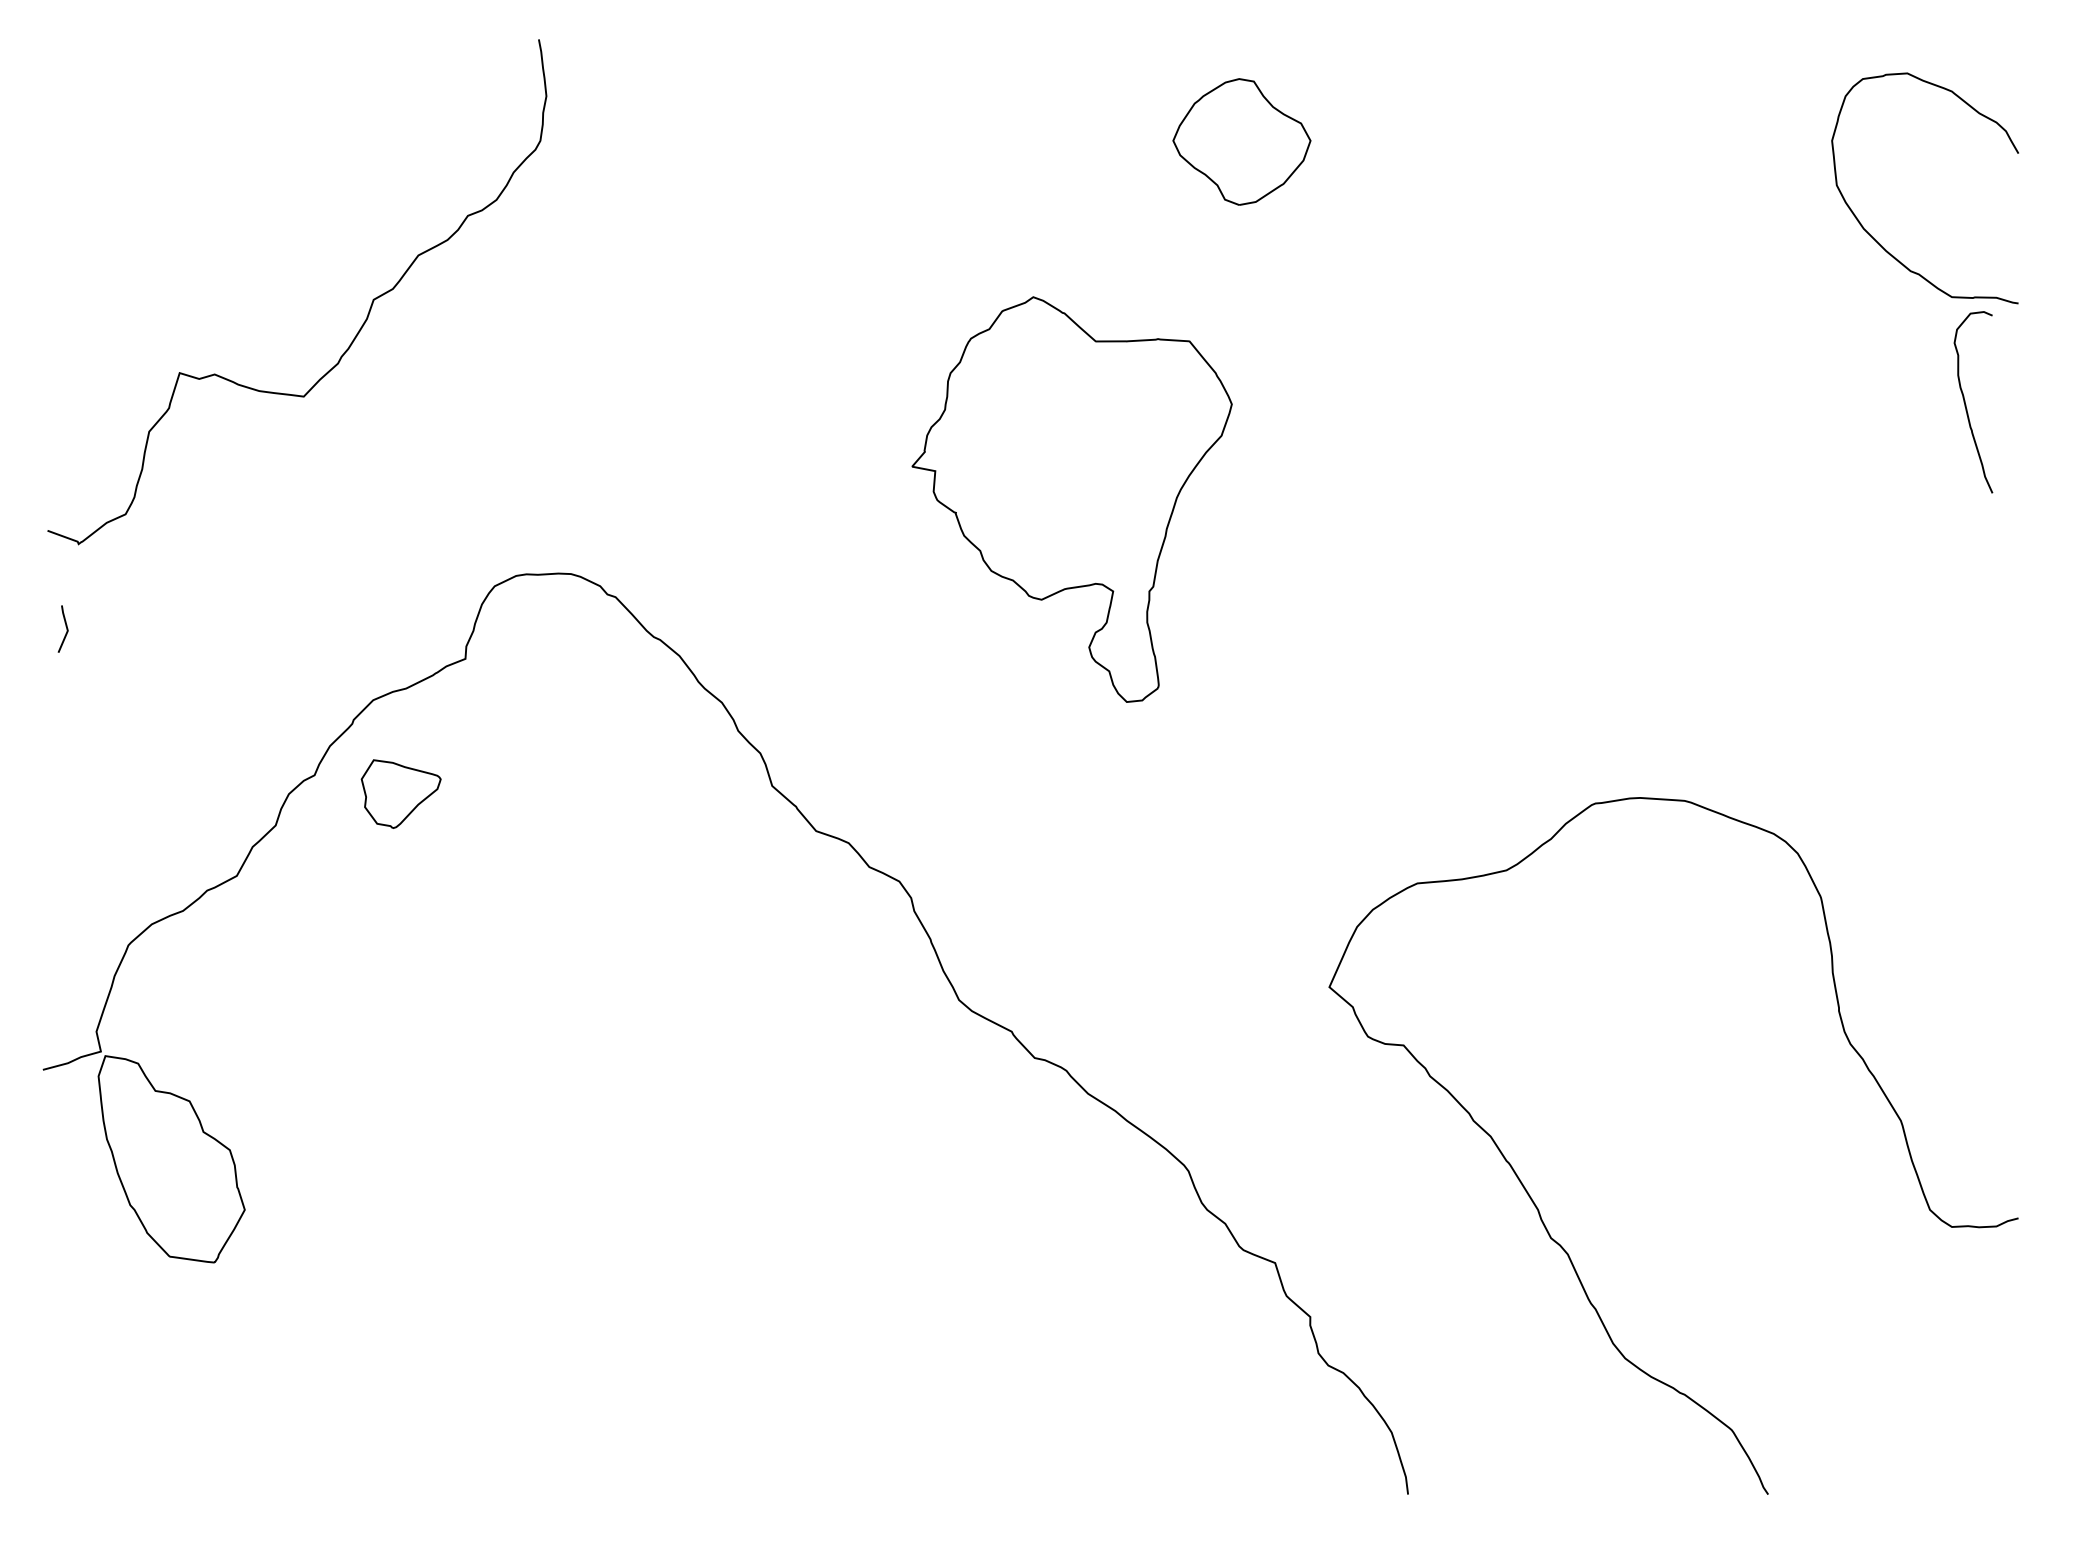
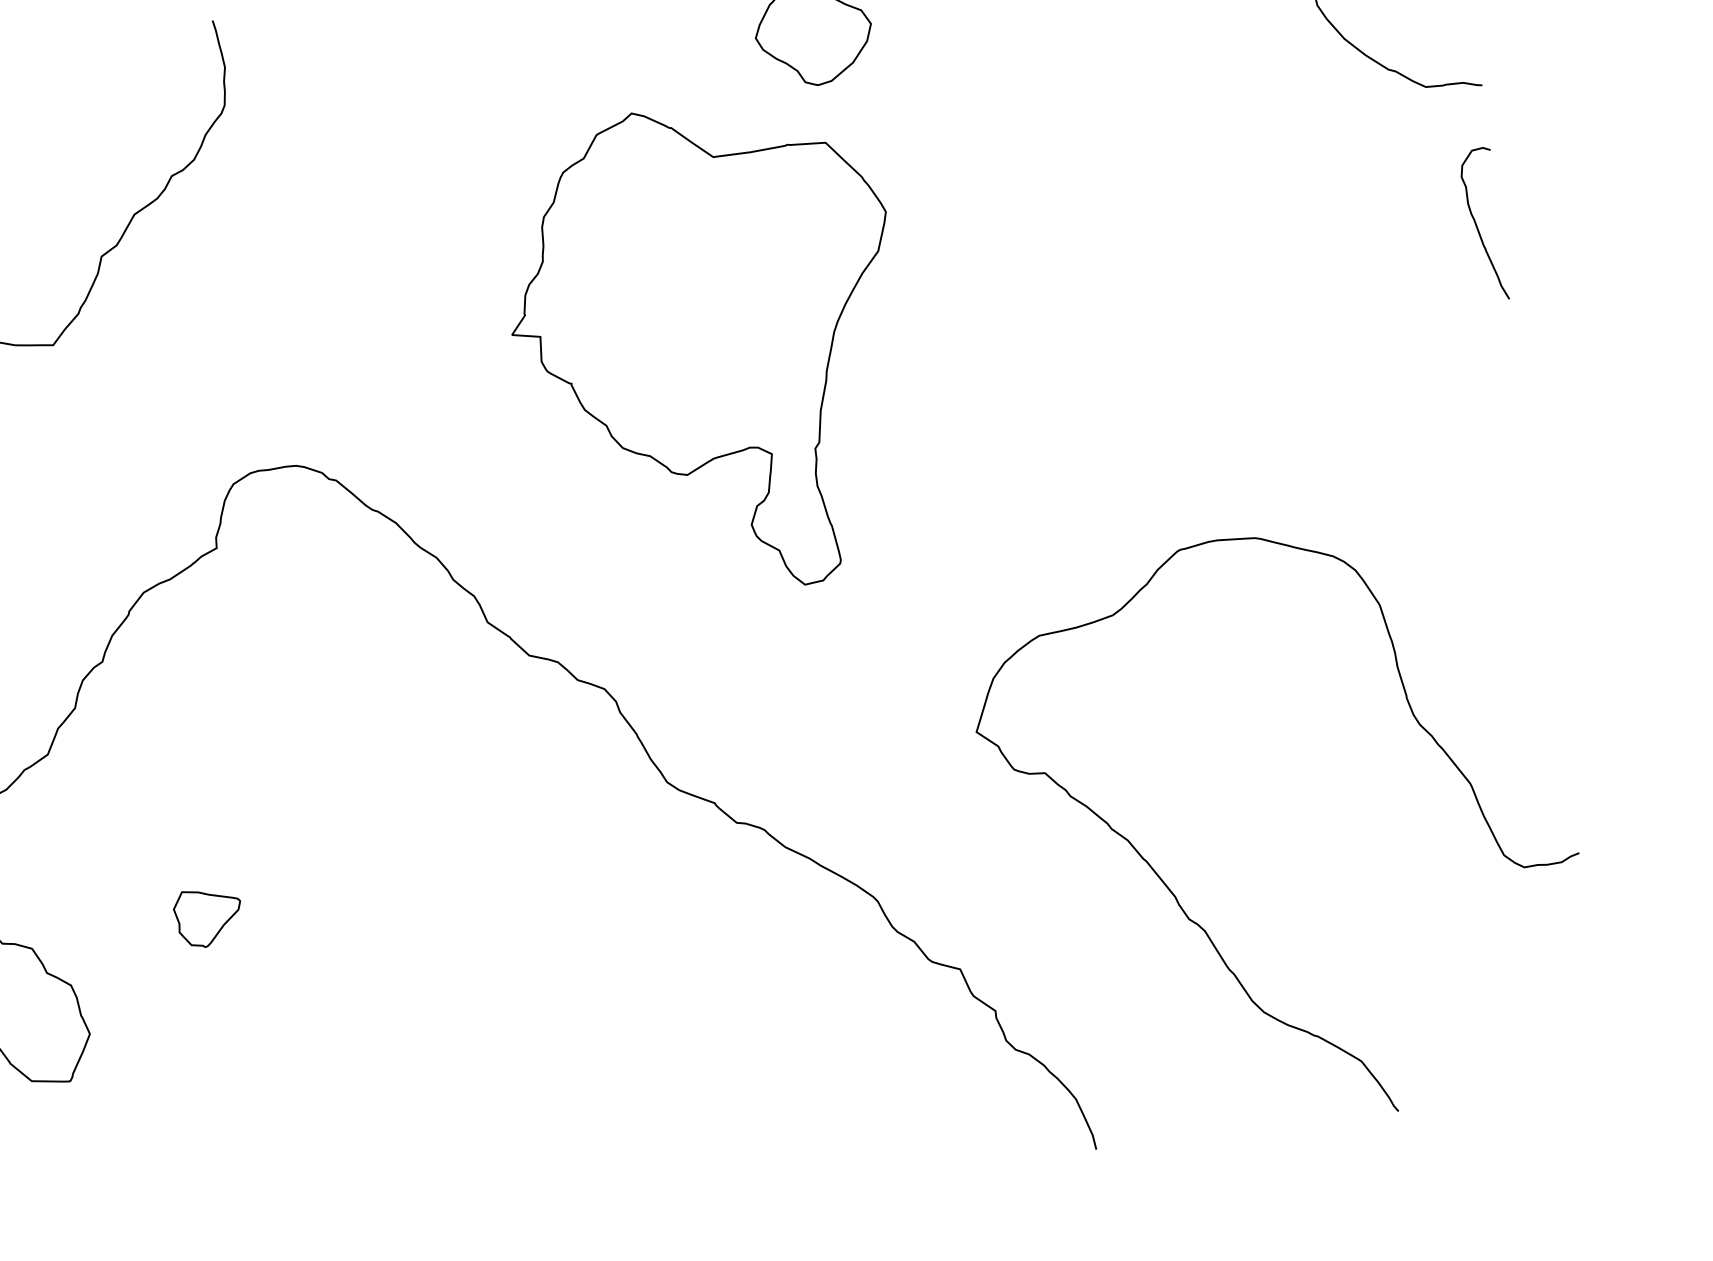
curve: (1966, 404) -> (1478, 227), moved
part: (1072, 499) -> (709, 350), size x1.43
part: (400, 793) -> (207, 917), moved

